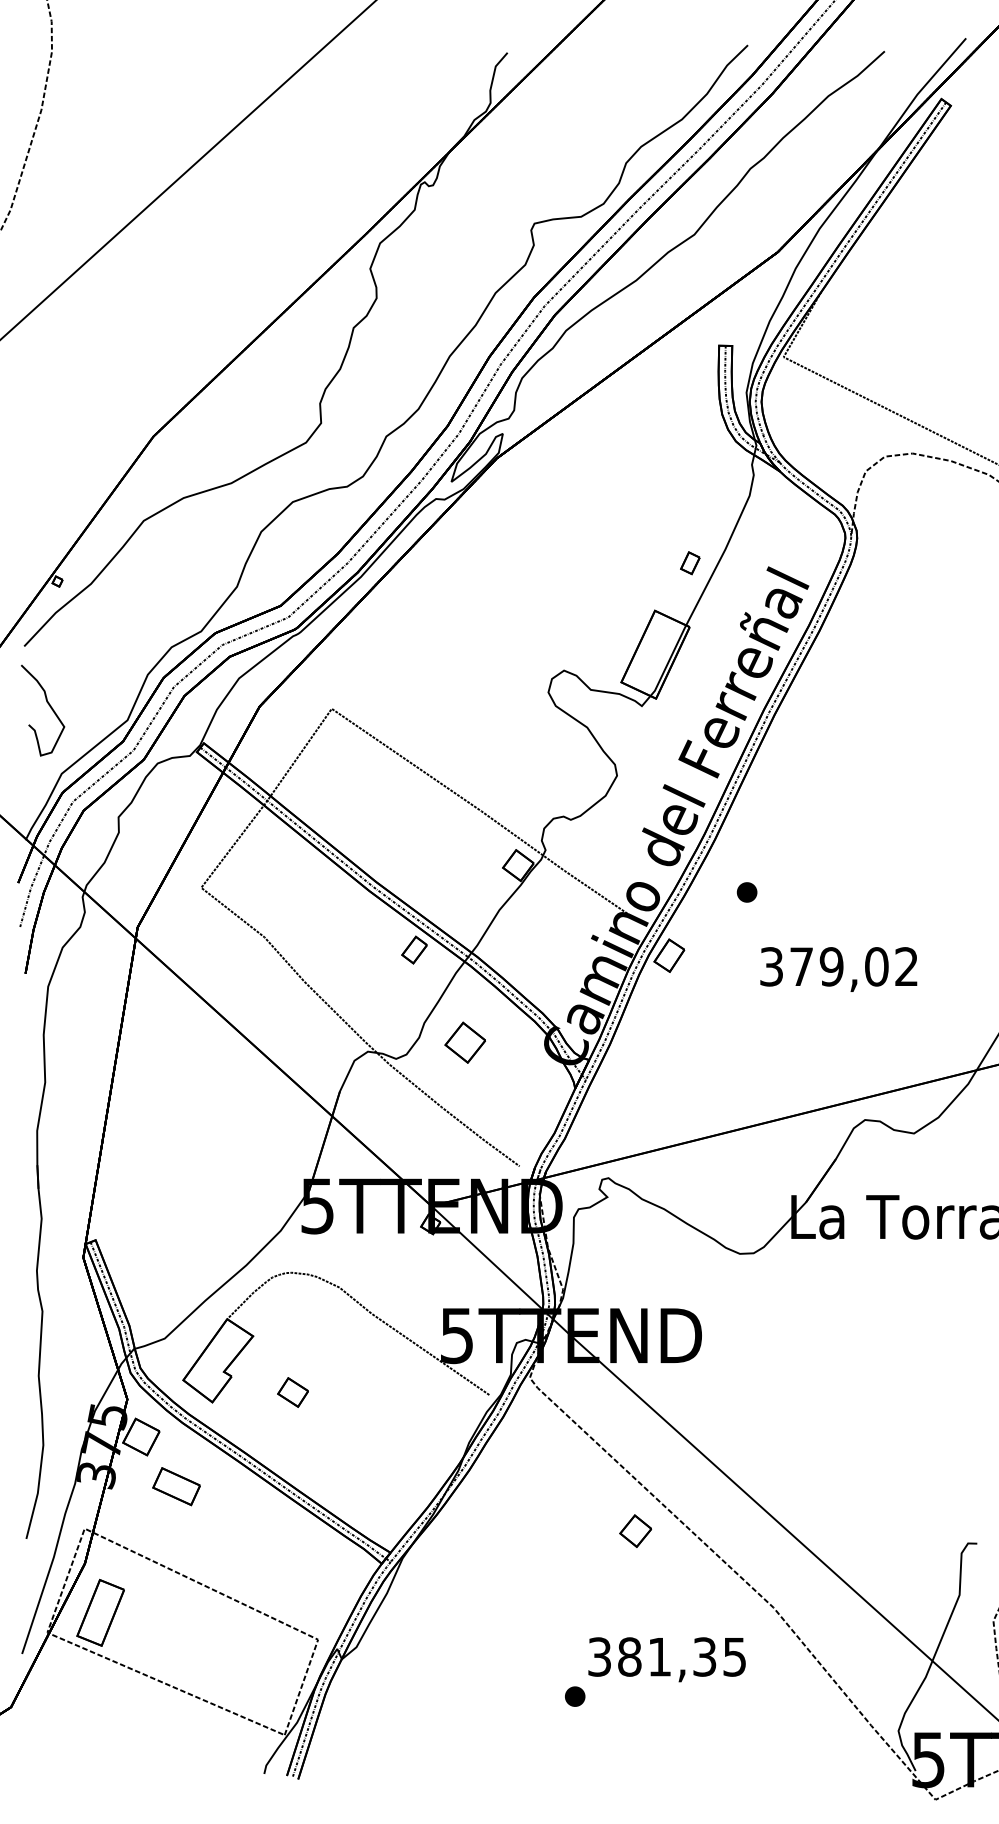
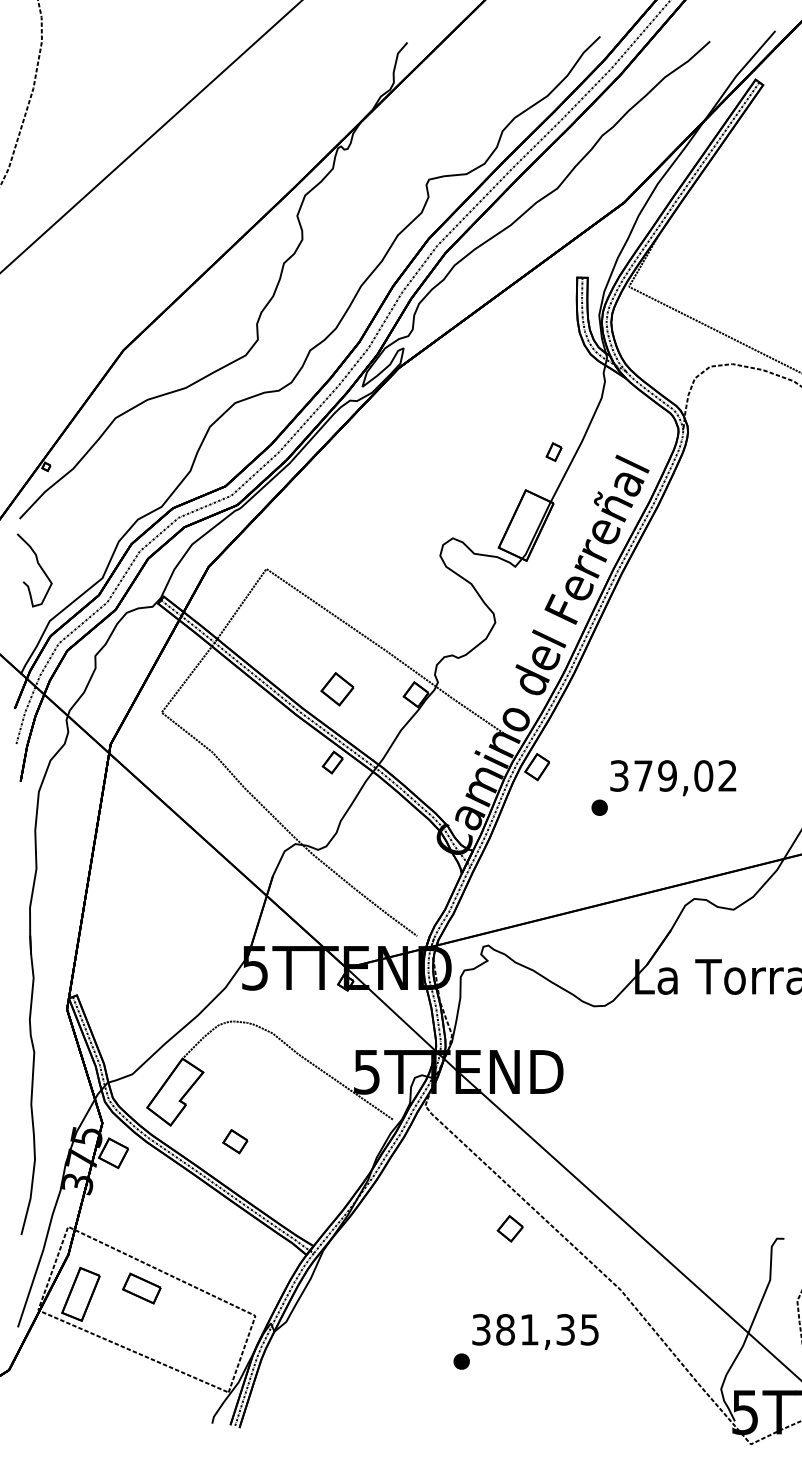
part: (746, 892) -> (599, 807), moved
part: (464, 1042) -> (336, 689), moved
part: (292, 1392) -> (234, 1141), moved
part: (176, 1486) -> (141, 1288), moved

